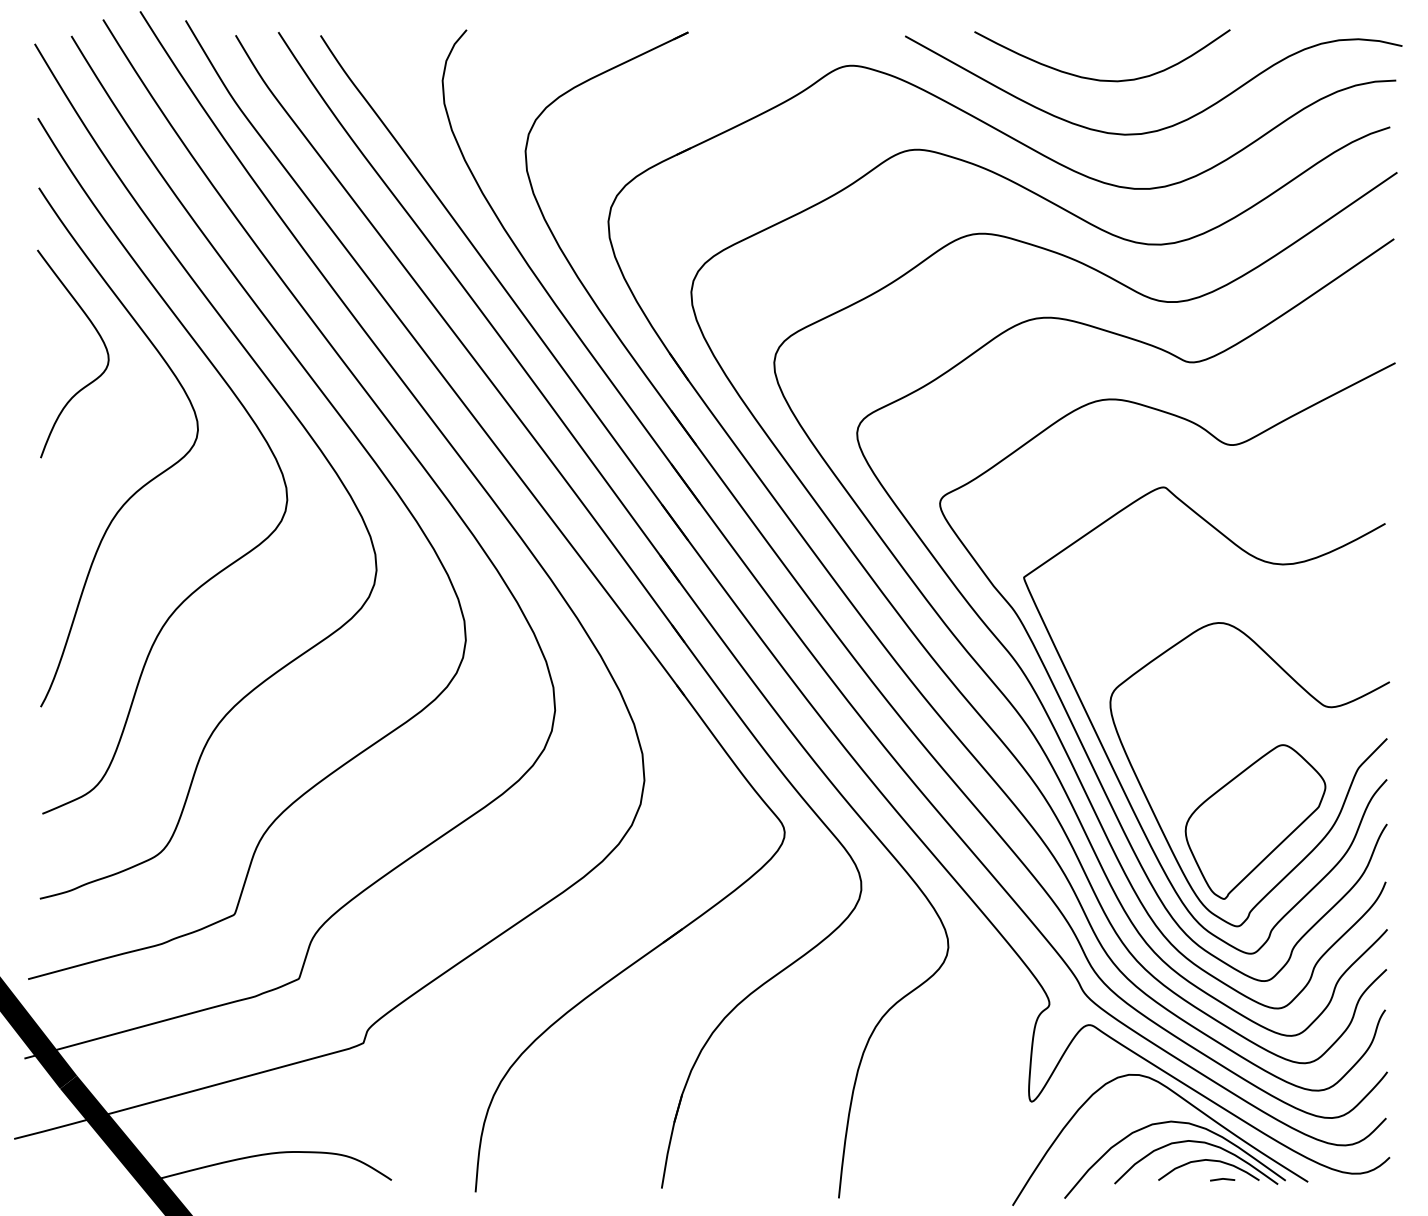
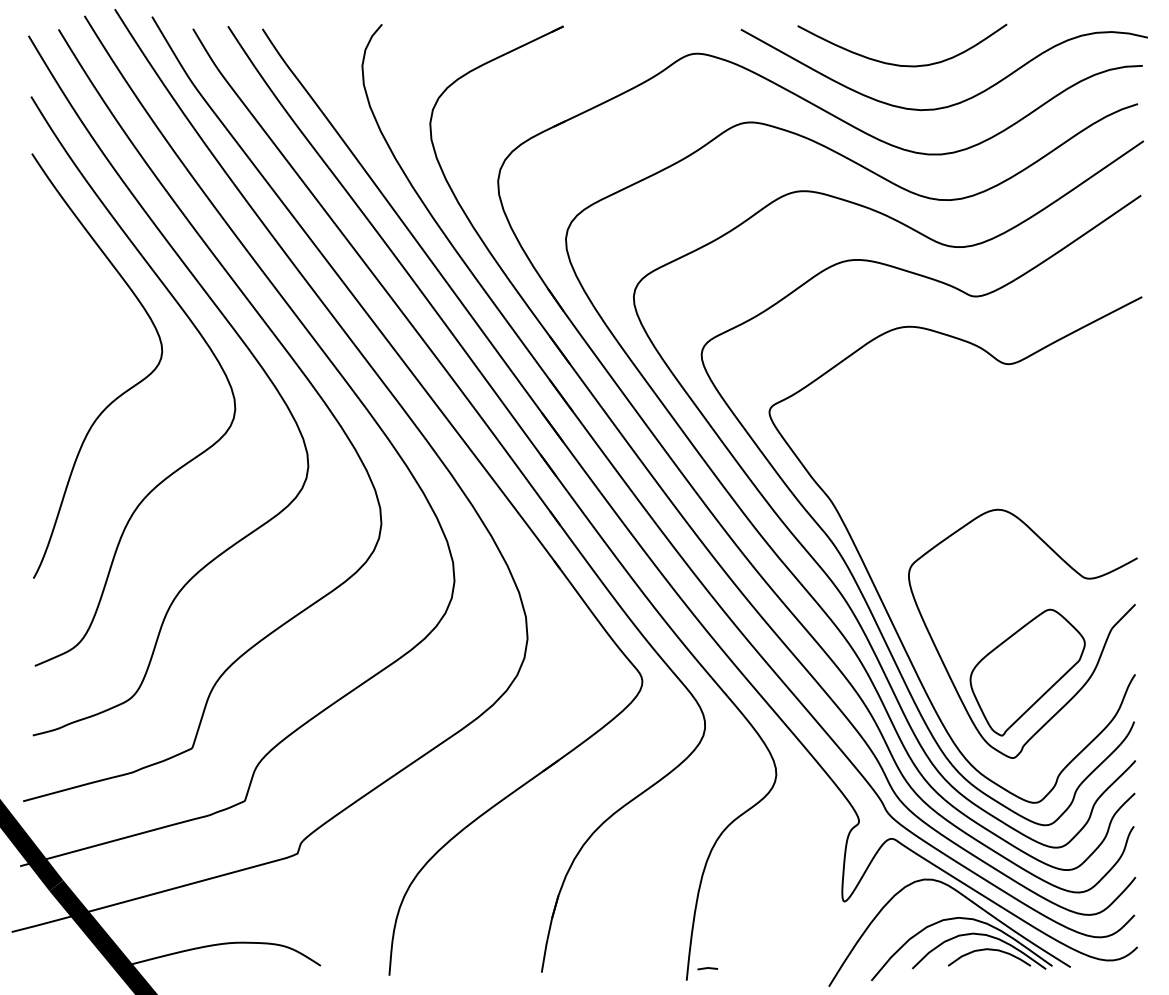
curve: (98, 335) -> (80, 274), removed
curve: (1112, 764) -> (910, 625), removed
line: (1222, 1179) -> (707, 968), moved

